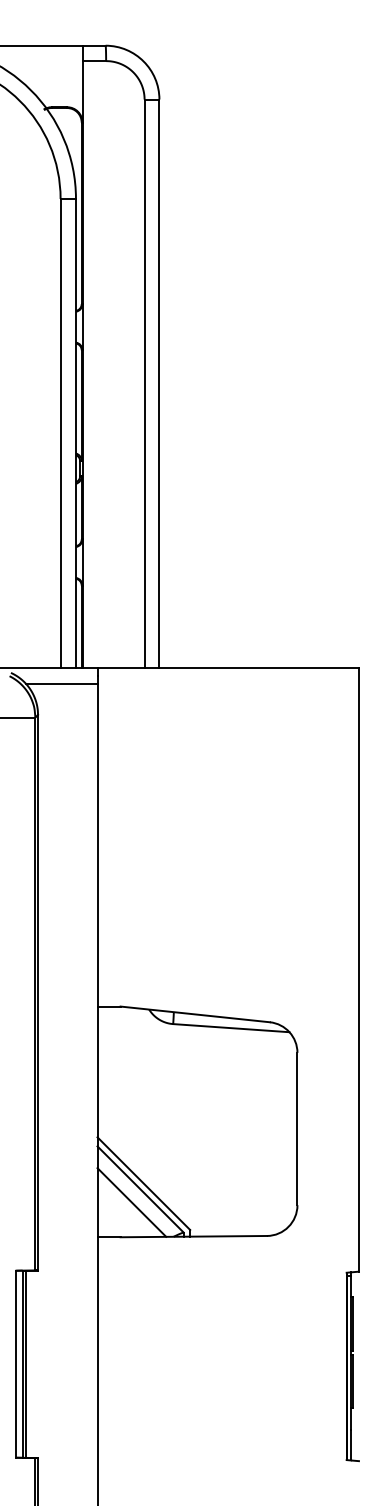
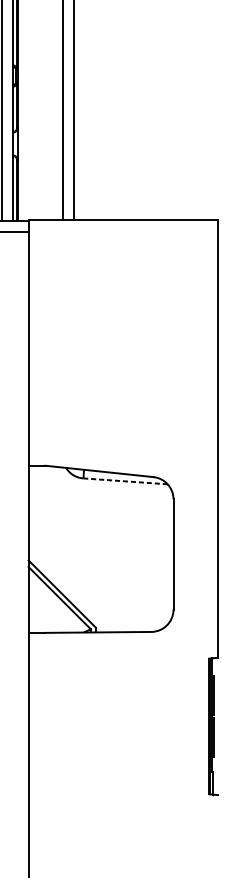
line: (230, 1028) -> (125, 481), solid -> dashed
line: (131, 1202) -> (53, 607), removed

